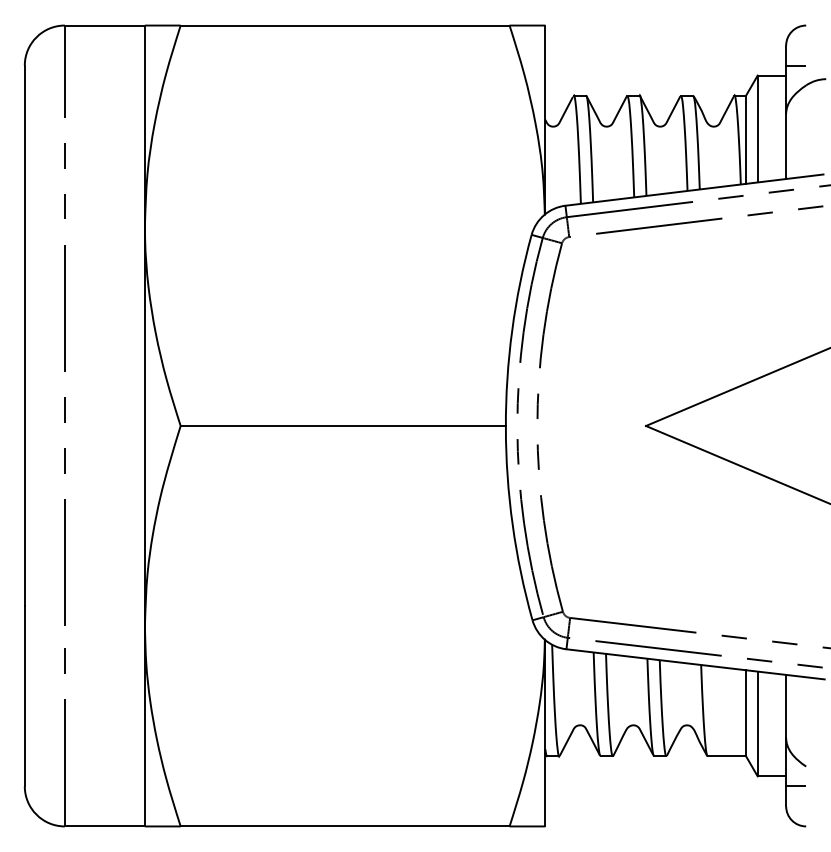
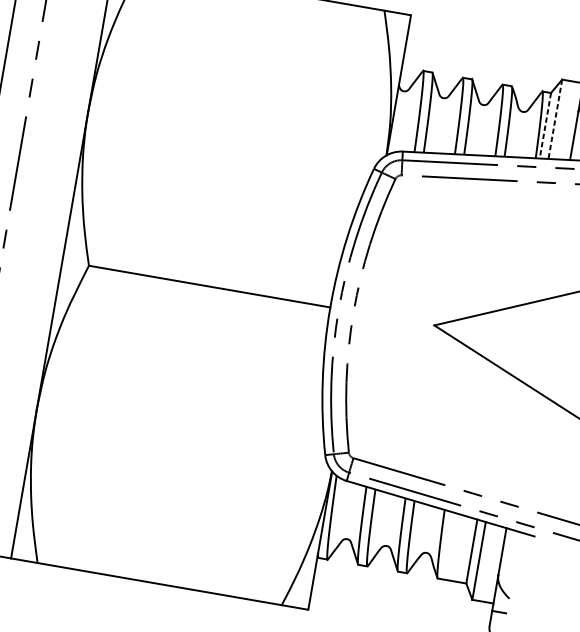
line: (757, 129) -> (555, 119), solid -> dashed
line: (746, 140) -> (545, 126), solid -> dashed

